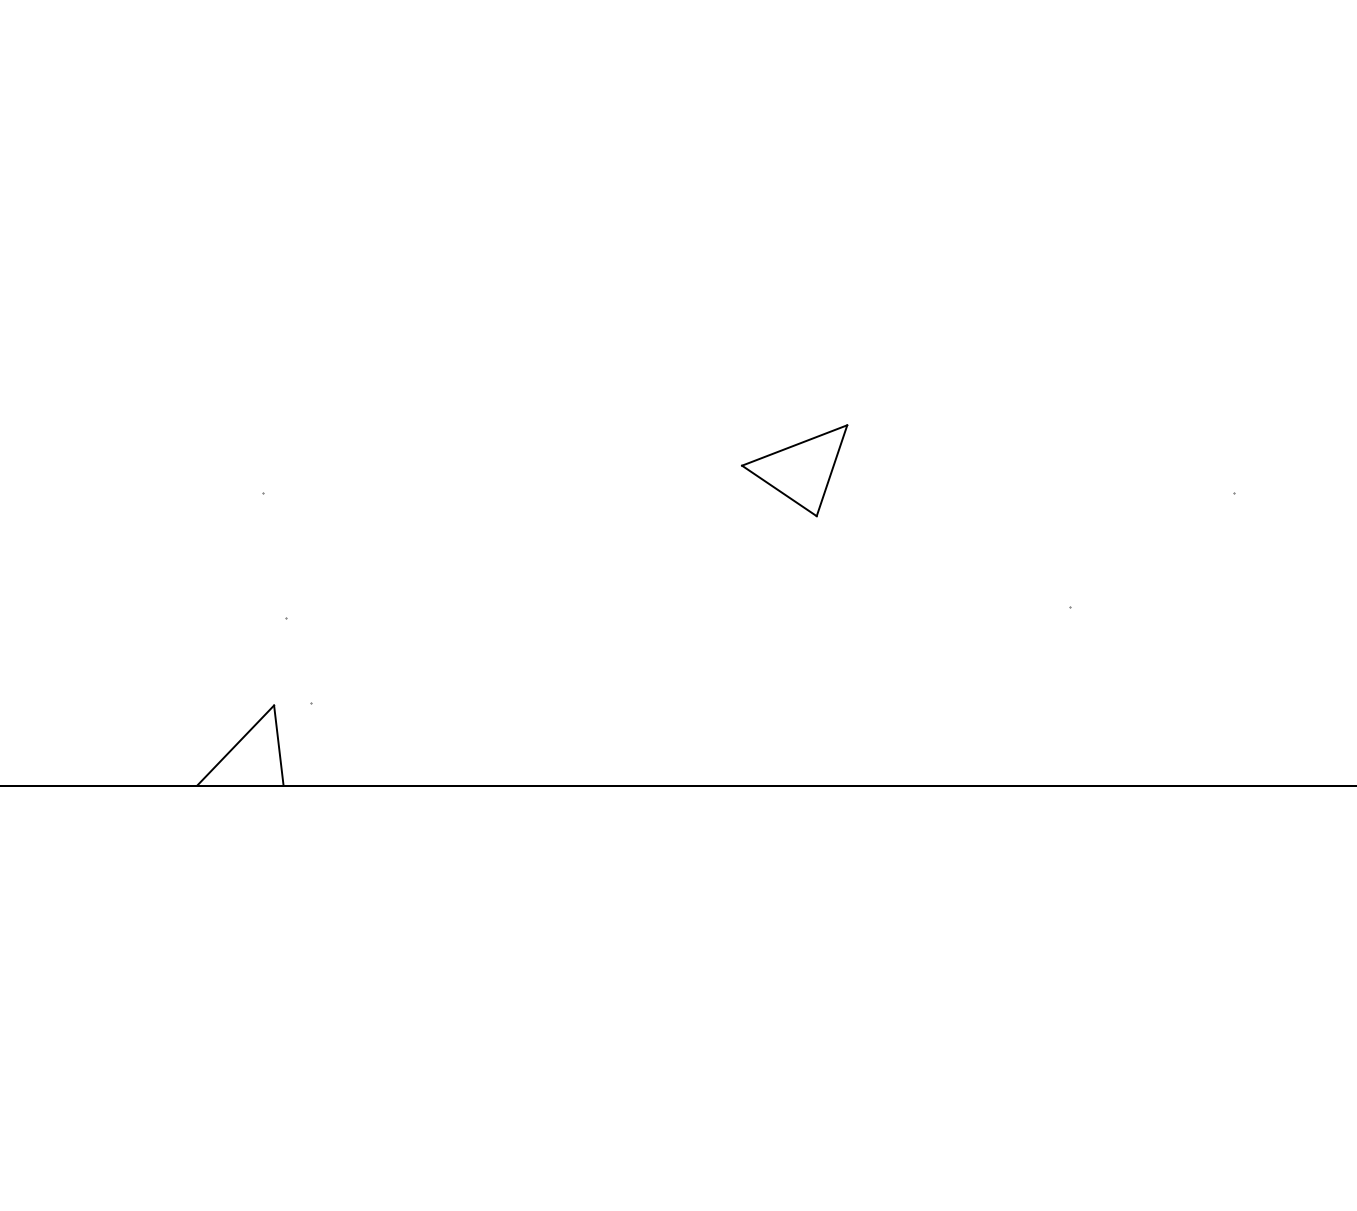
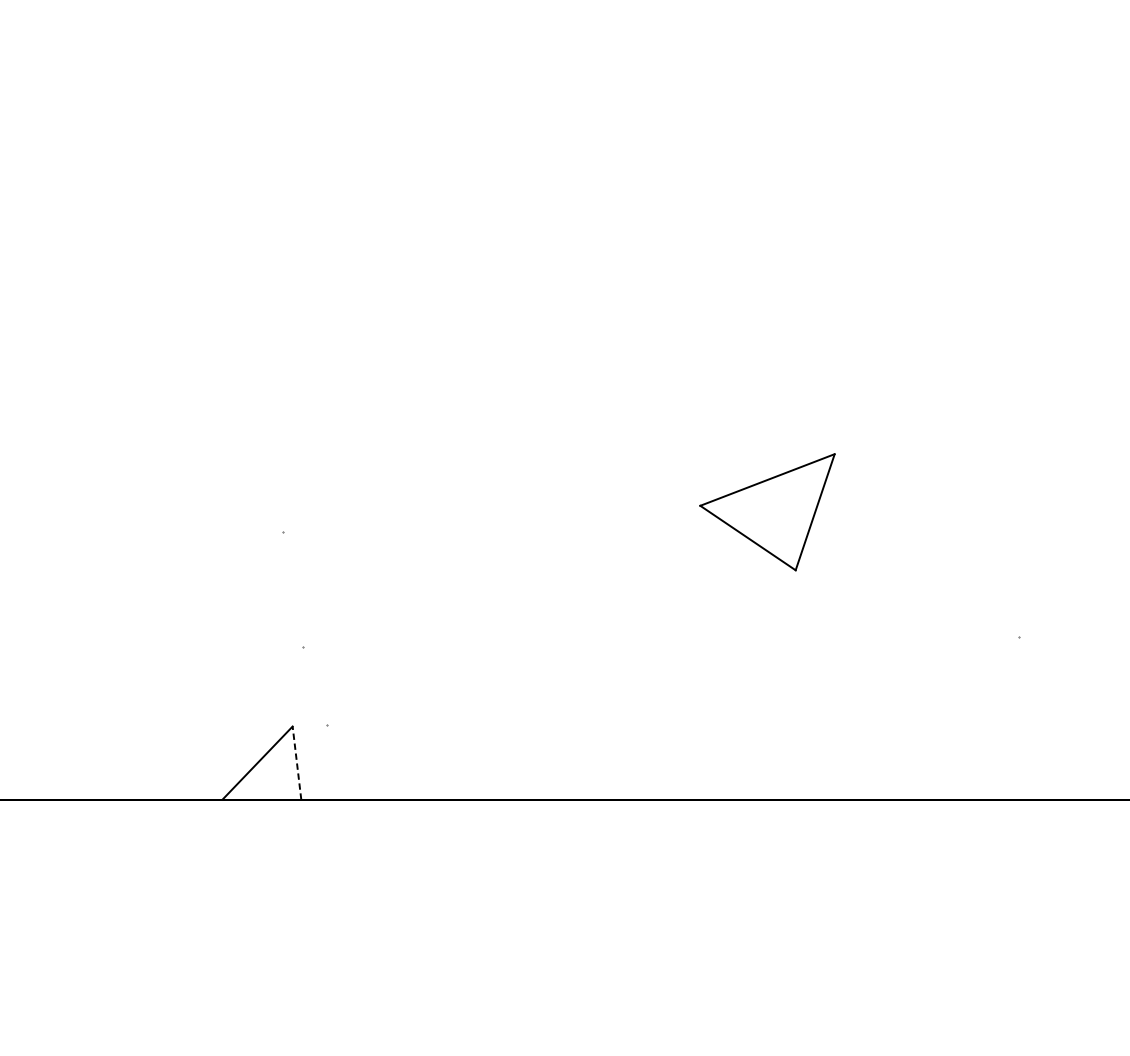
part: (794, 470) -> (767, 512), size x1.4
line: (278, 745) -> (296, 763), solid -> dashed

